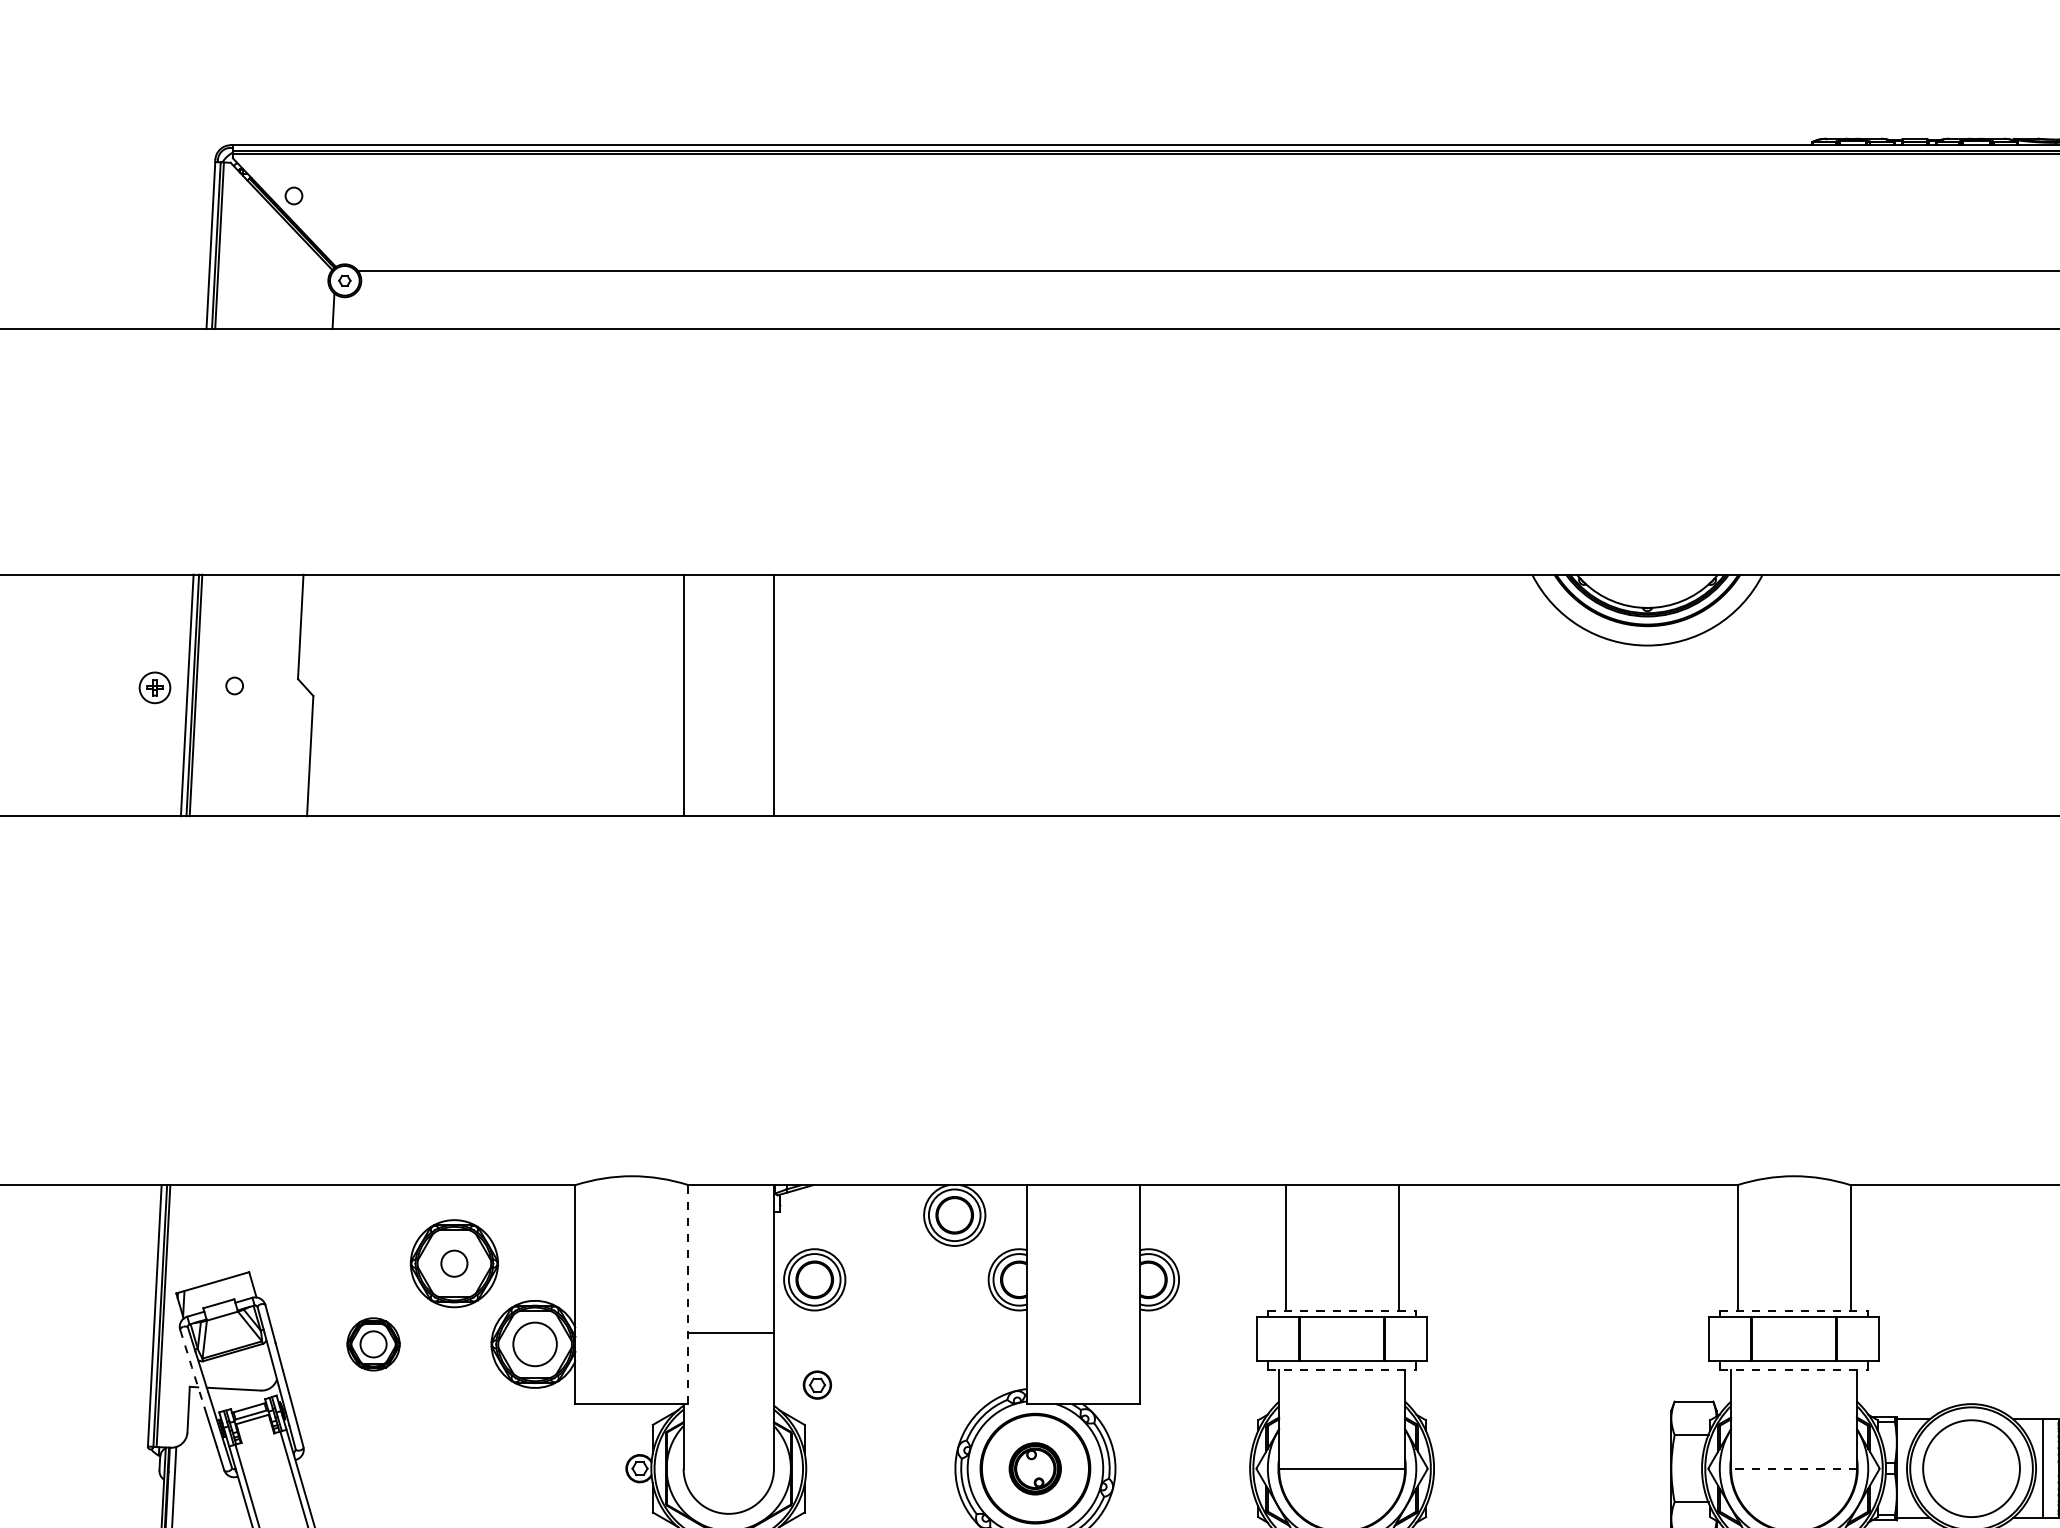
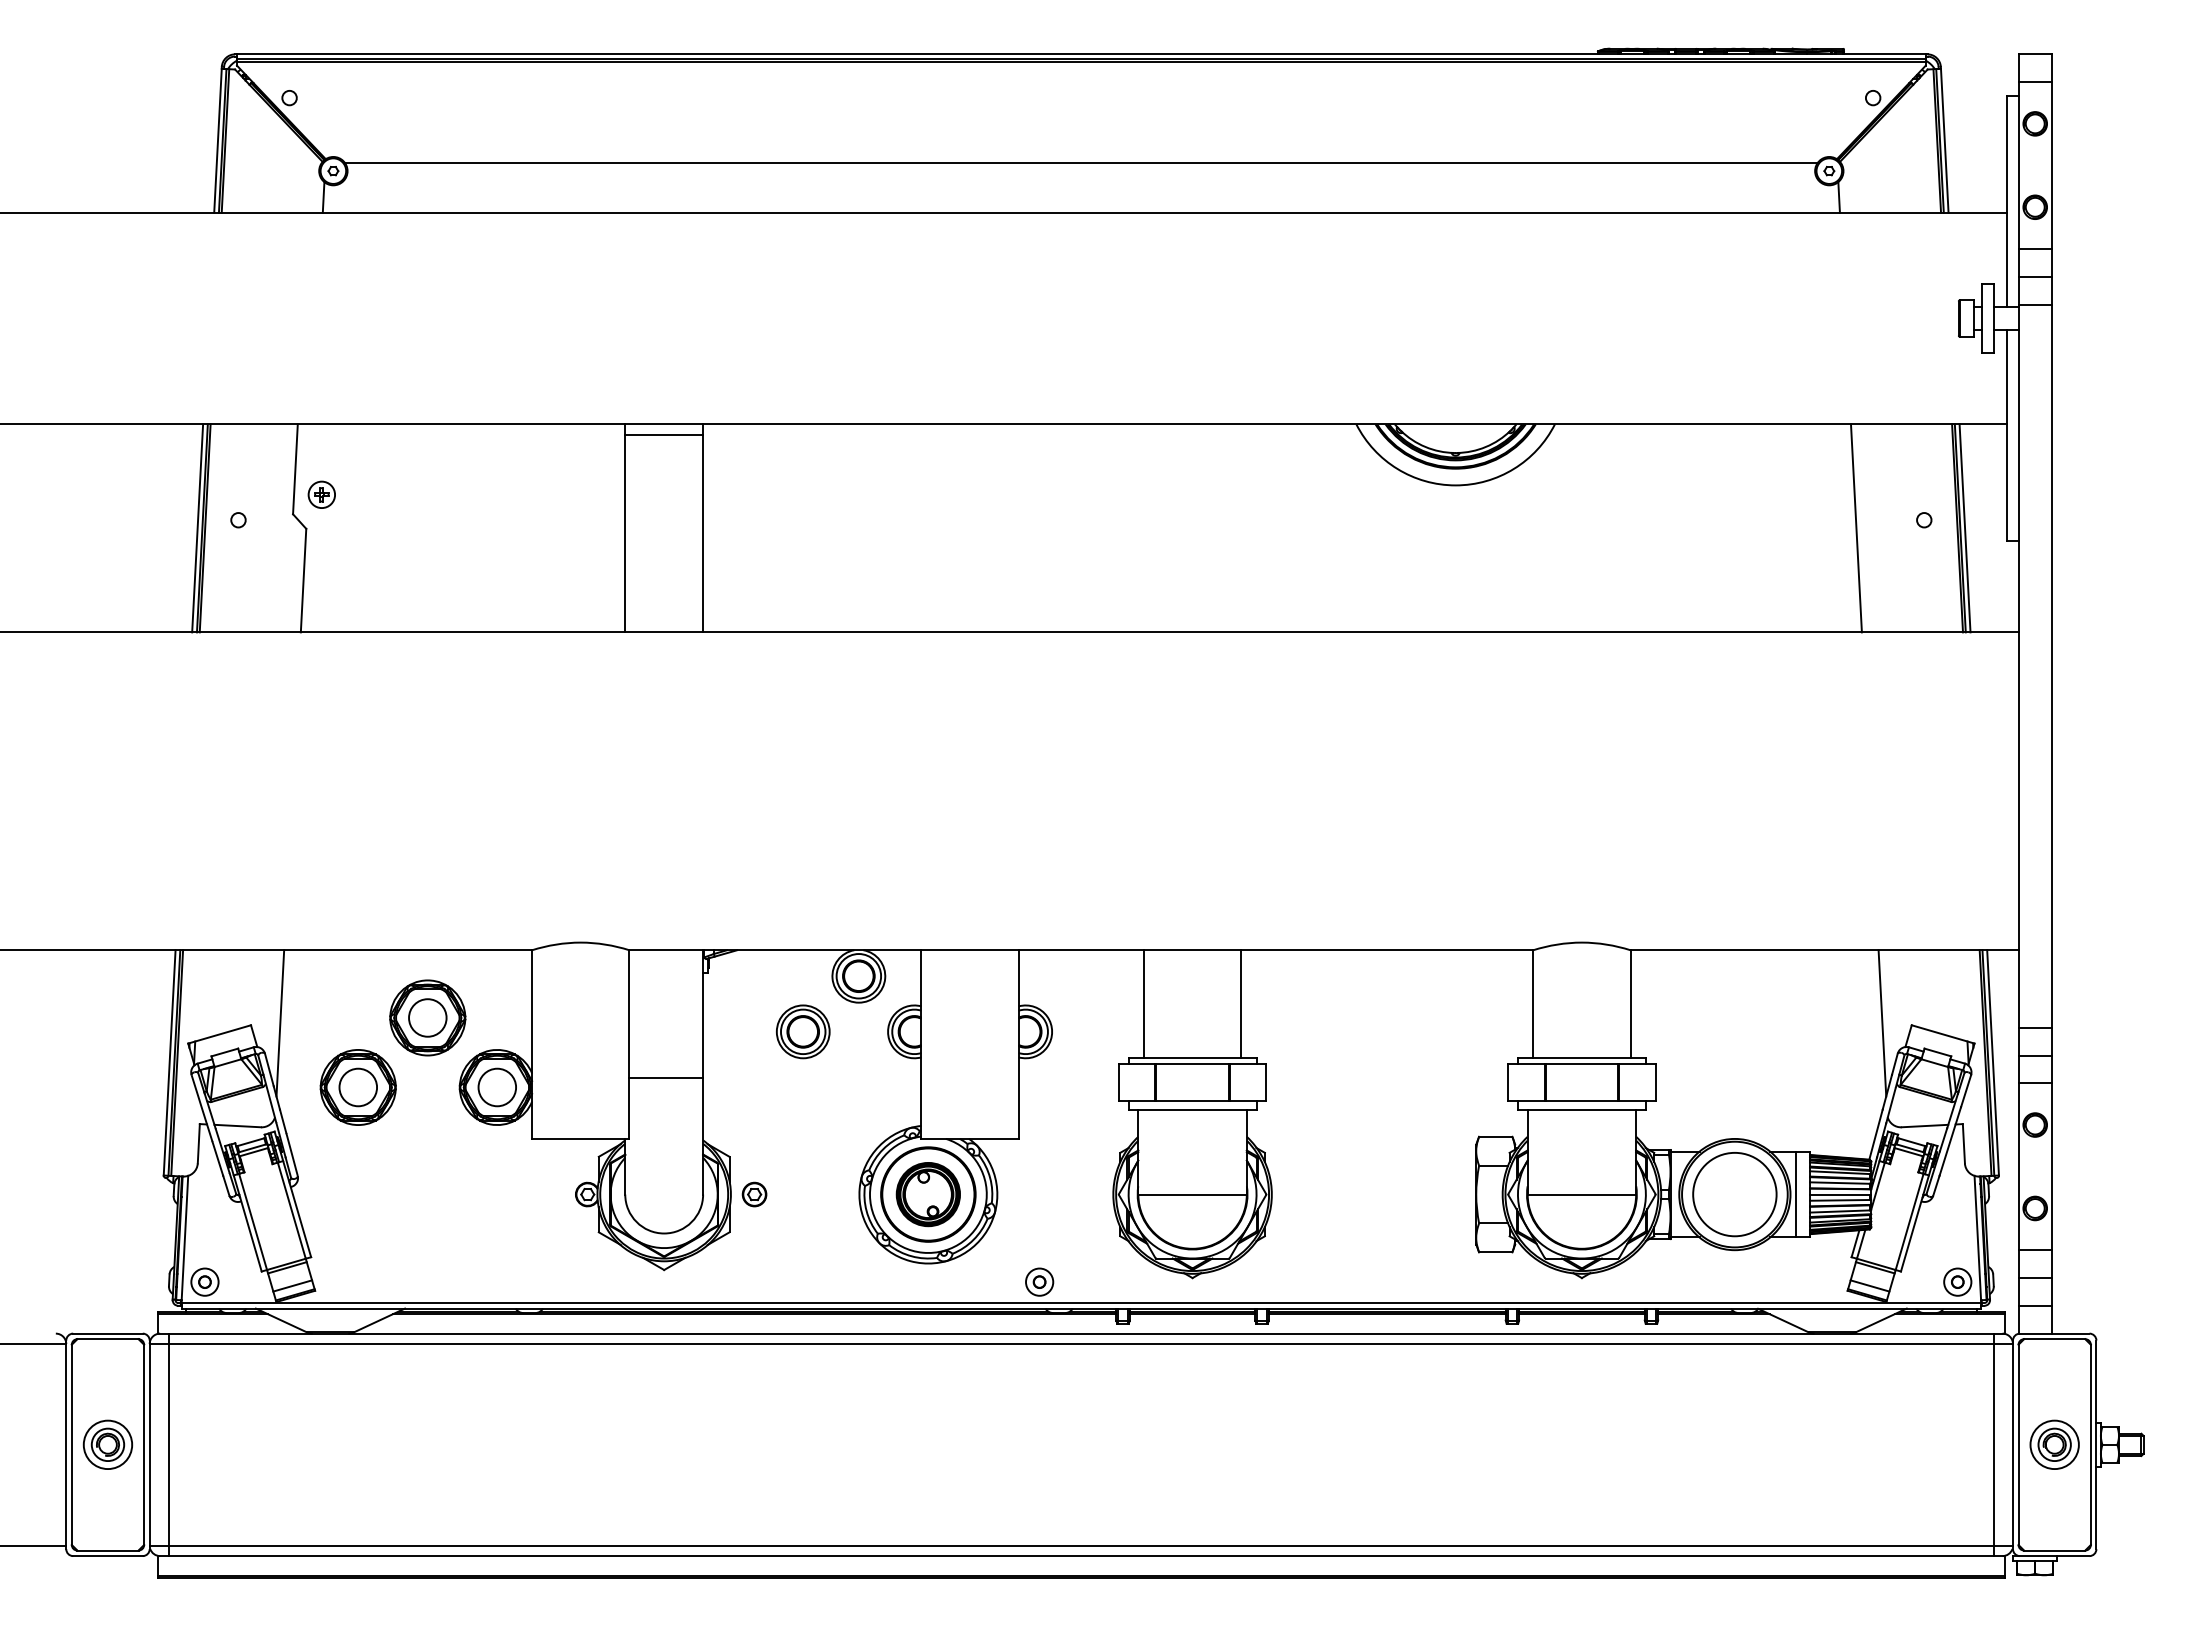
line: (729, 587) -> (664, 435), added
part: (154, 687) -> (321, 494), moved
circle: (454, 1263) -> (427, 1017), size x1.67
line: (283, 1270) -> (280, 1023), added
part: (815, 1279) -> (803, 1031), moved
line: (688, 1294) -> (629, 1044), dashed -> solid
line: (1341, 1310) -> (1192, 1058), dashed -> solid
line: (1793, 1310) -> (1581, 1058), dashed -> solid
part: (372, 1344) -> (357, 1087), size x1.67
line: (191, 1368) -> (201, 1108), dashed -> solid
line: (1341, 1369) -> (1192, 1109), dashed -> solid
line: (1793, 1369) -> (1581, 1109), dashed -> solid
part: (817, 1385) -> (754, 1194), moved
part: (1034, 1468) -> (927, 1194), size x1.43
line: (1793, 1468) -> (1581, 1194), dashed -> solid

